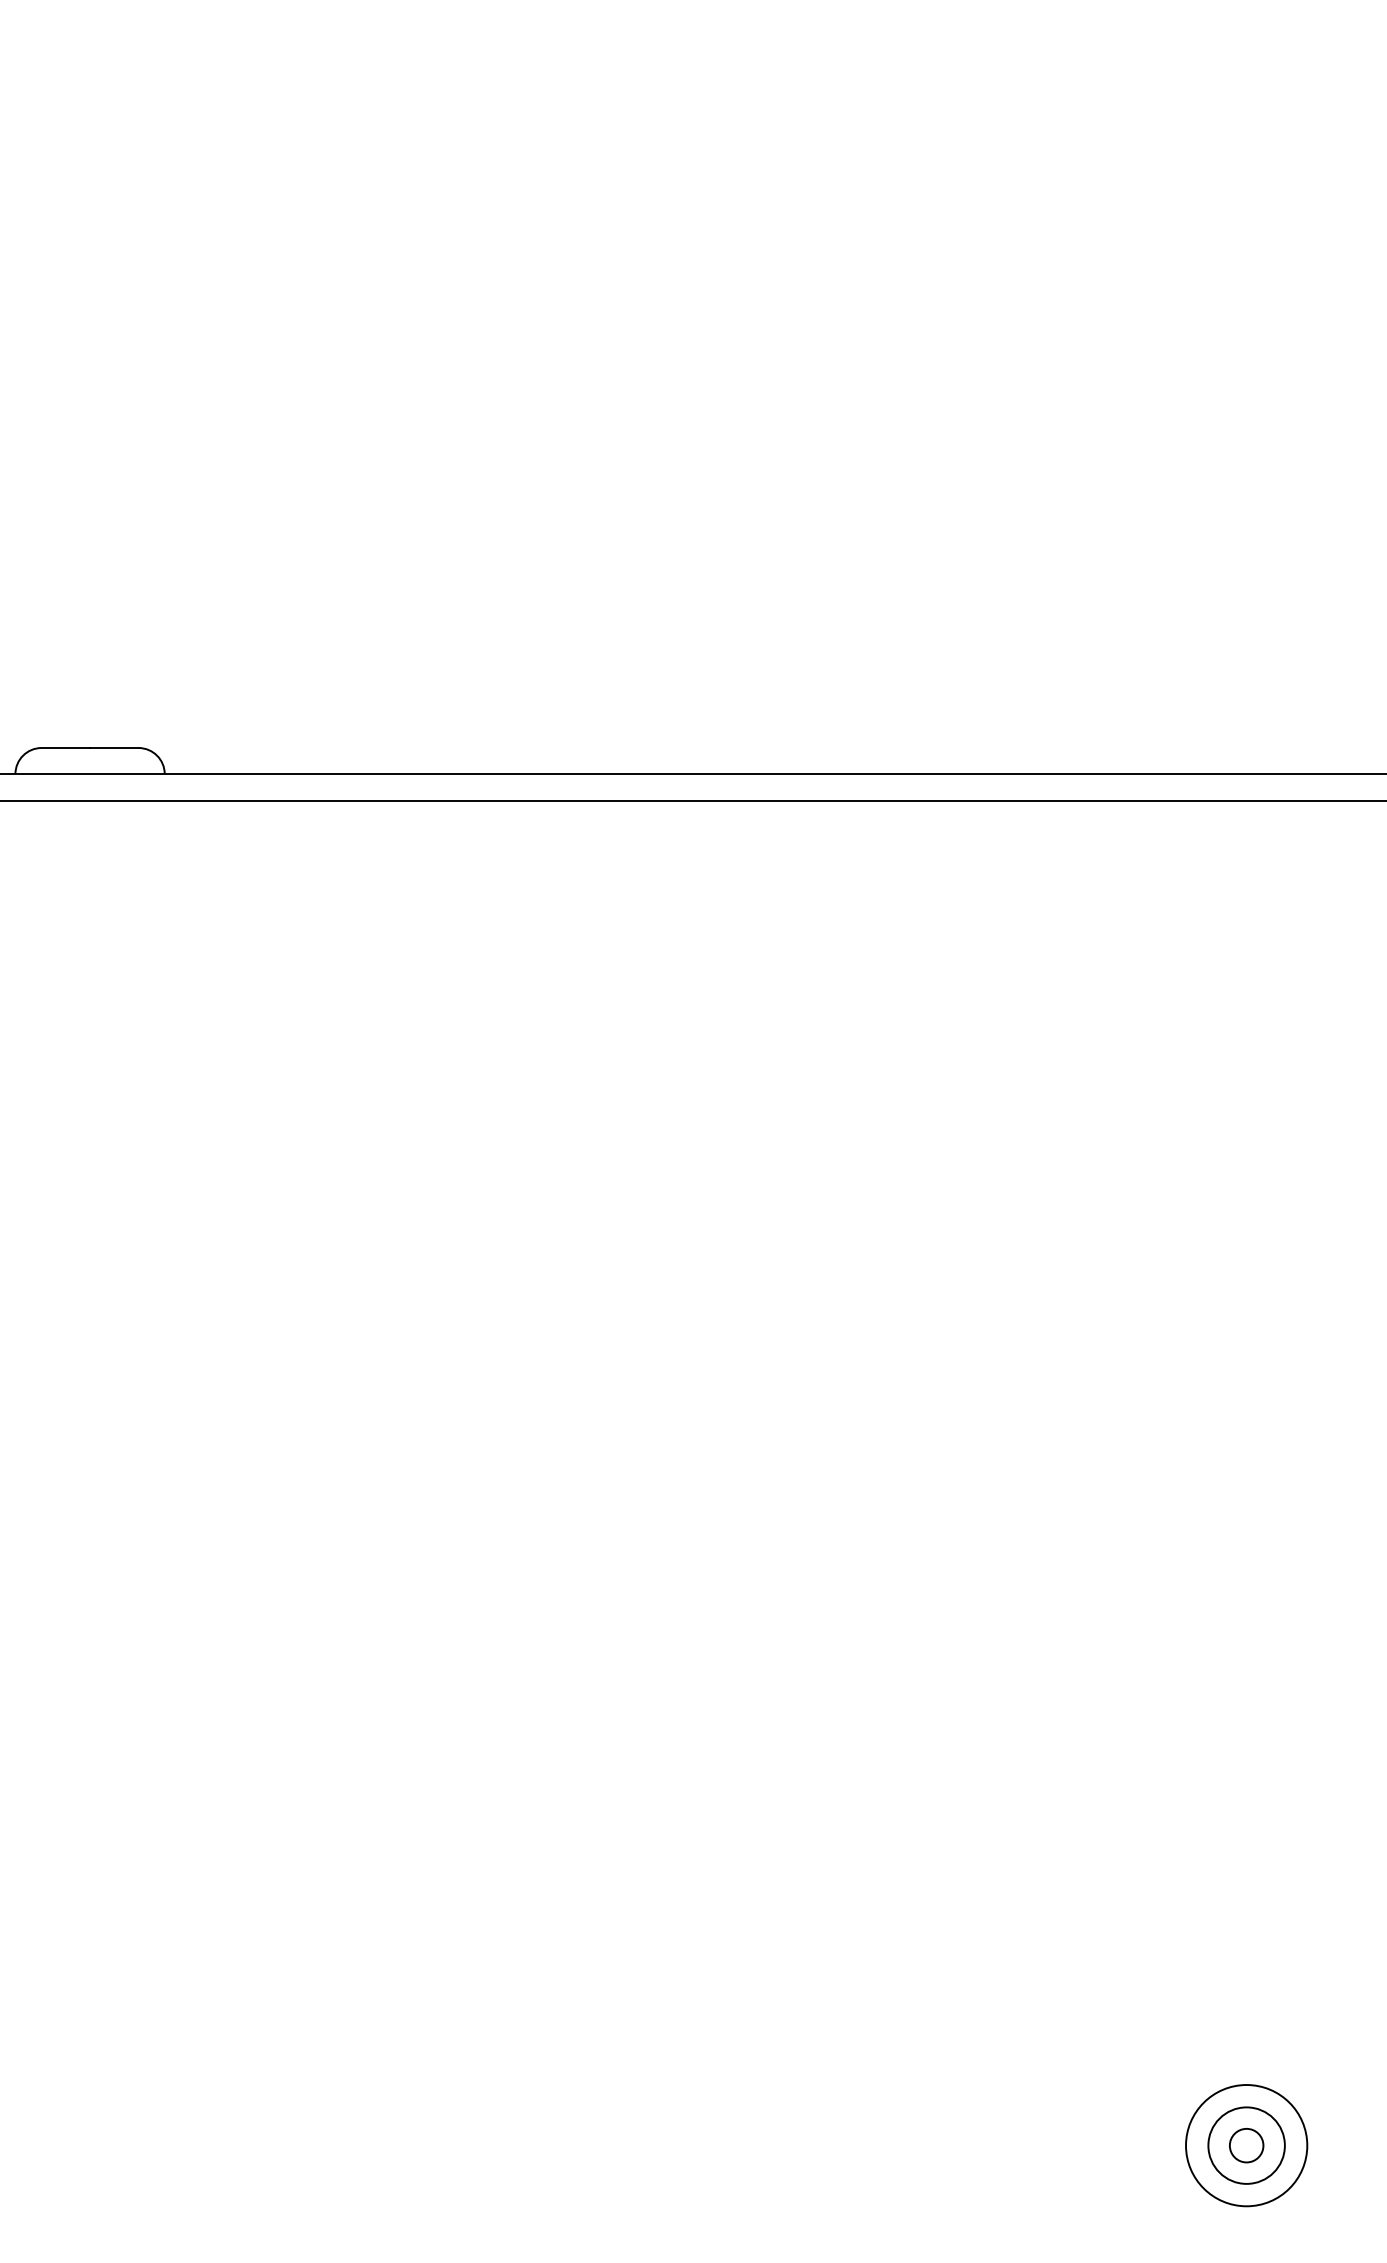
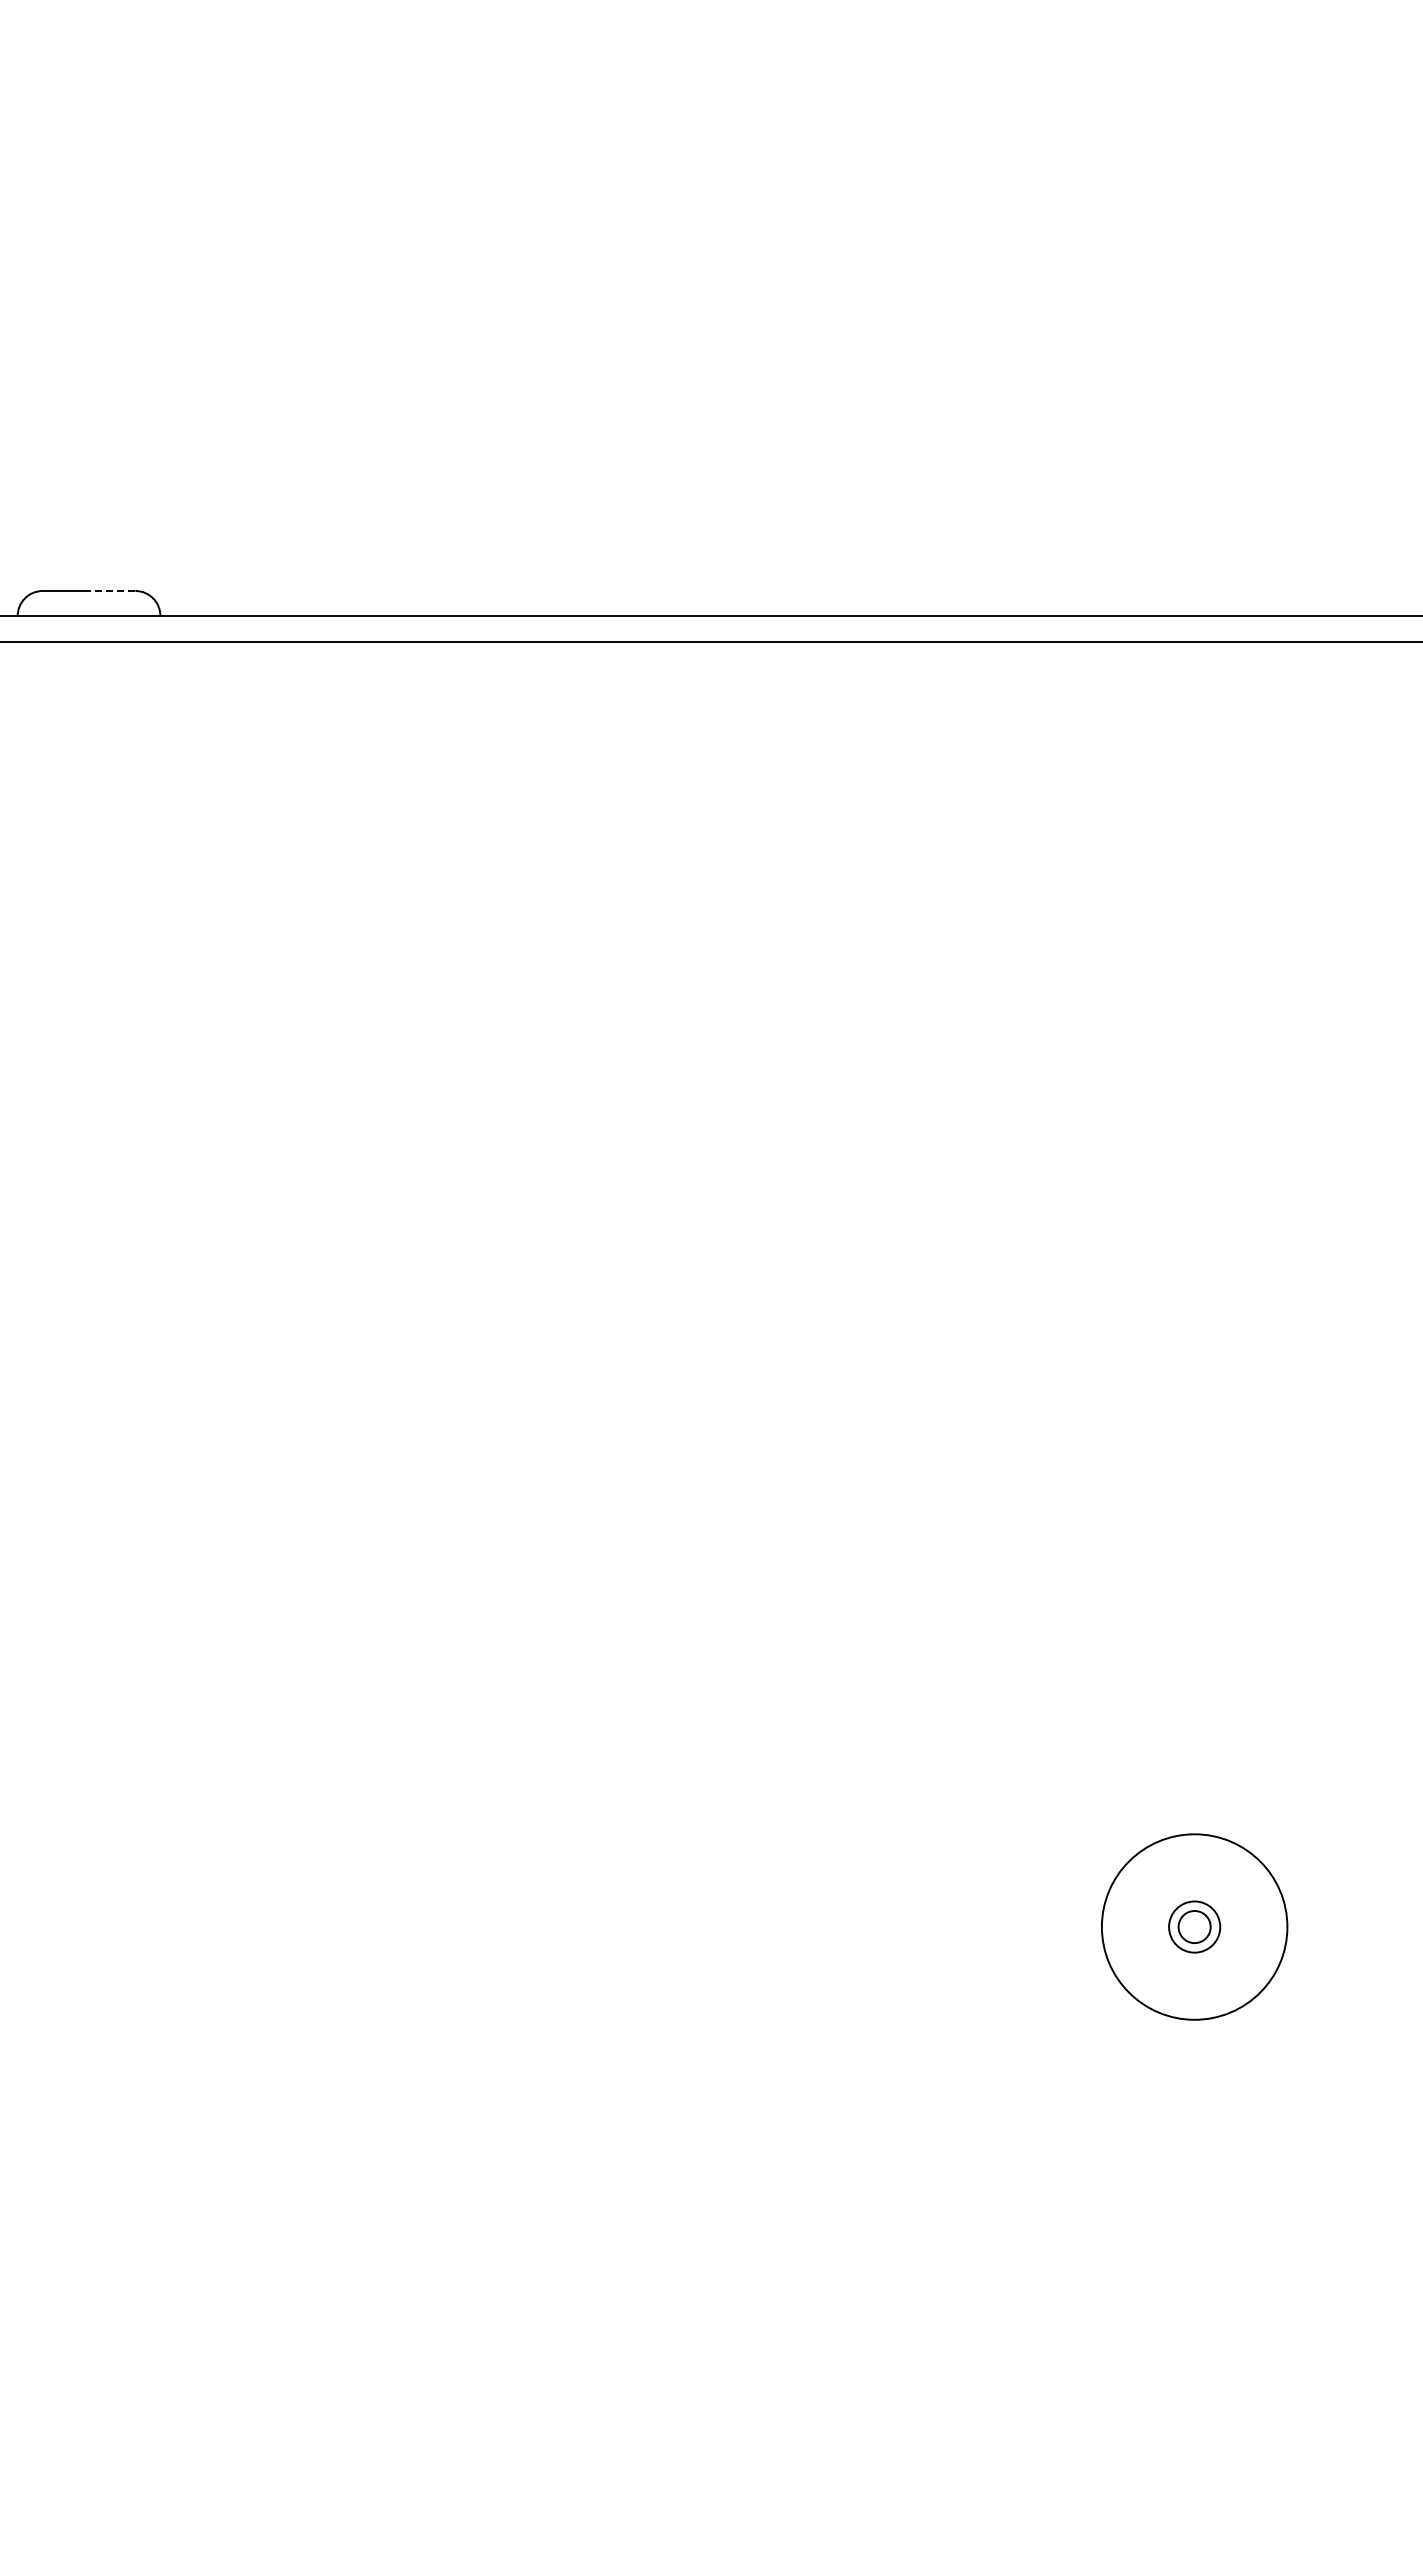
line: (113, 748) -> (111, 591), solid -> dashed
circle: (1246, 2145) -> (1194, 1926), size x0.7
circle: (1246, 2146) -> (1194, 1927), size x1.6

